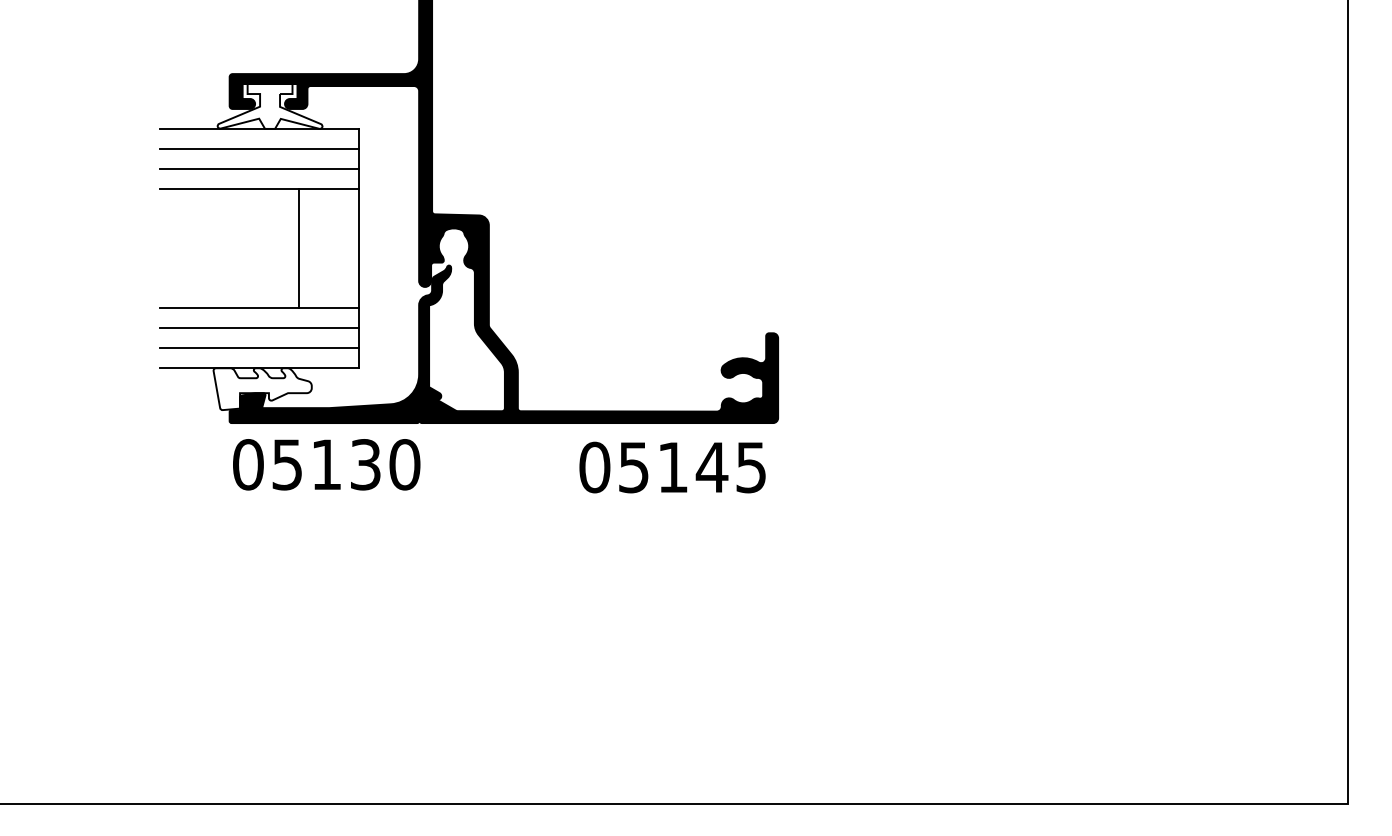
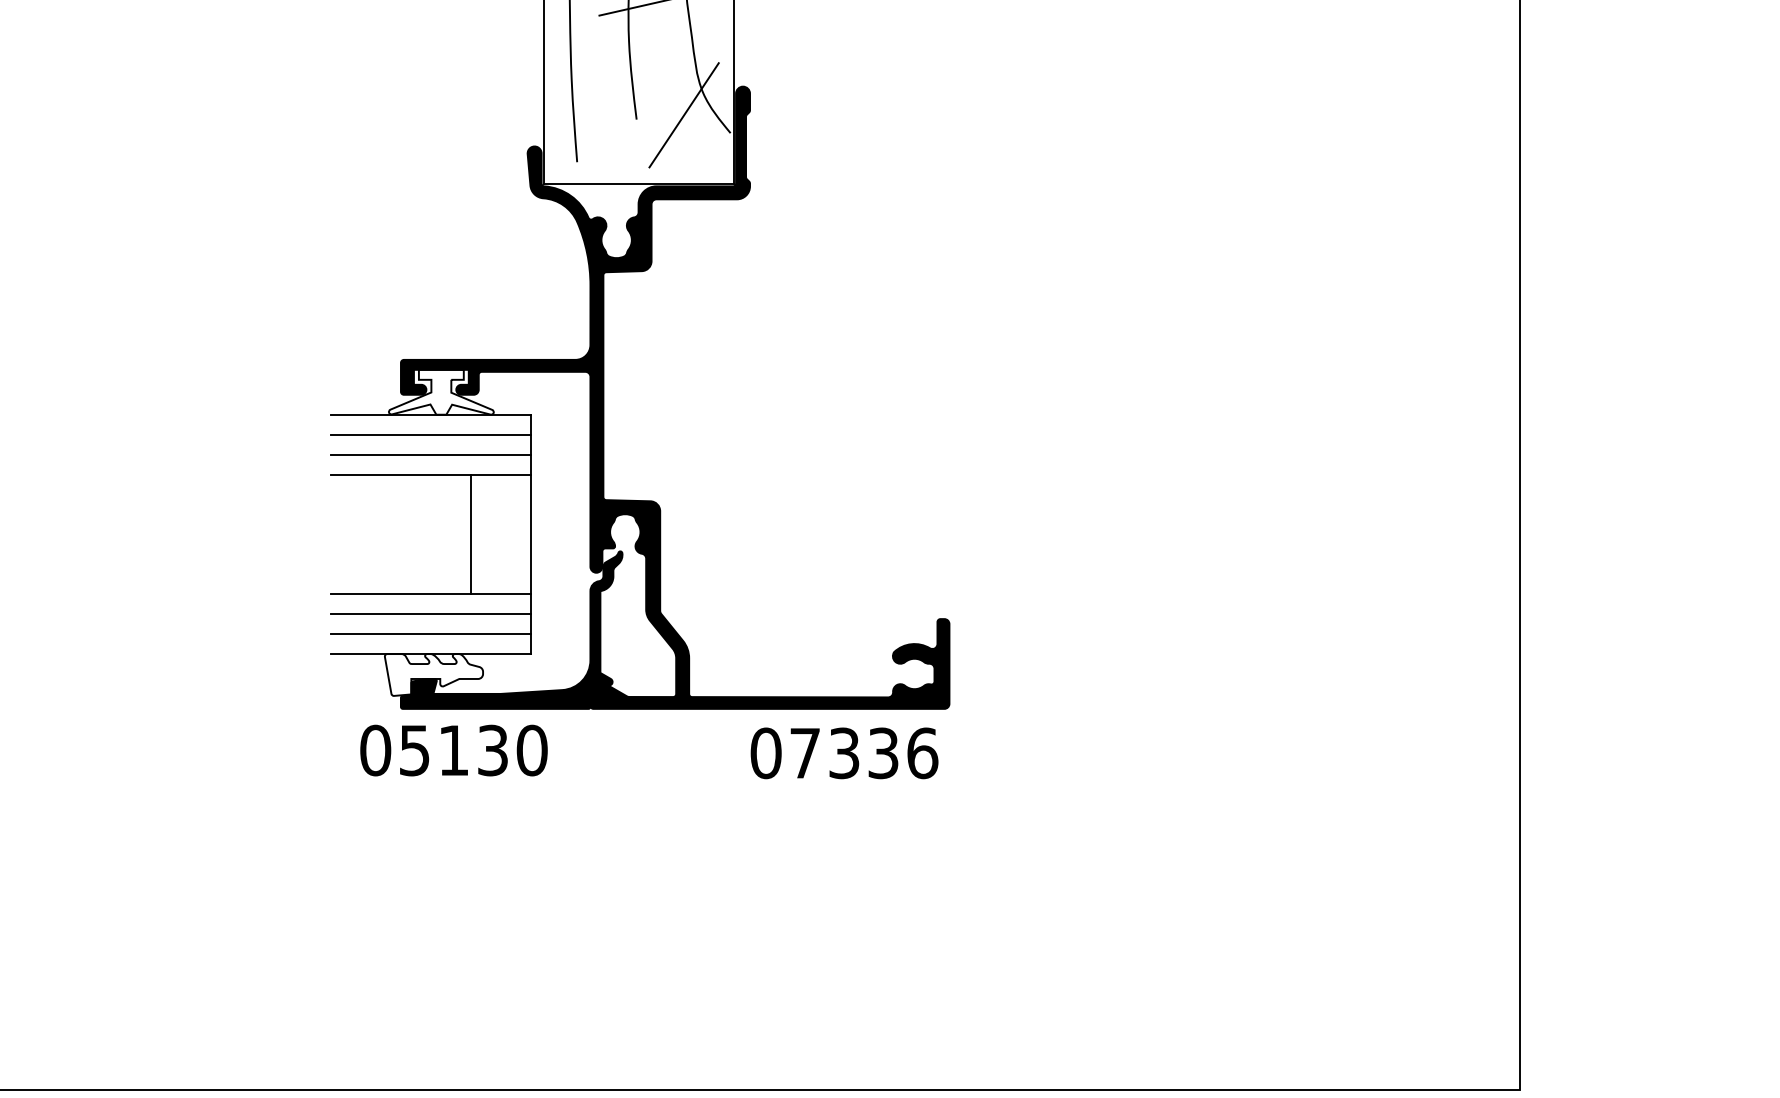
text: (326, 464) -> (453, 750), moved
text: (693, 467) -> (864, 753), 05145 -> 07336

